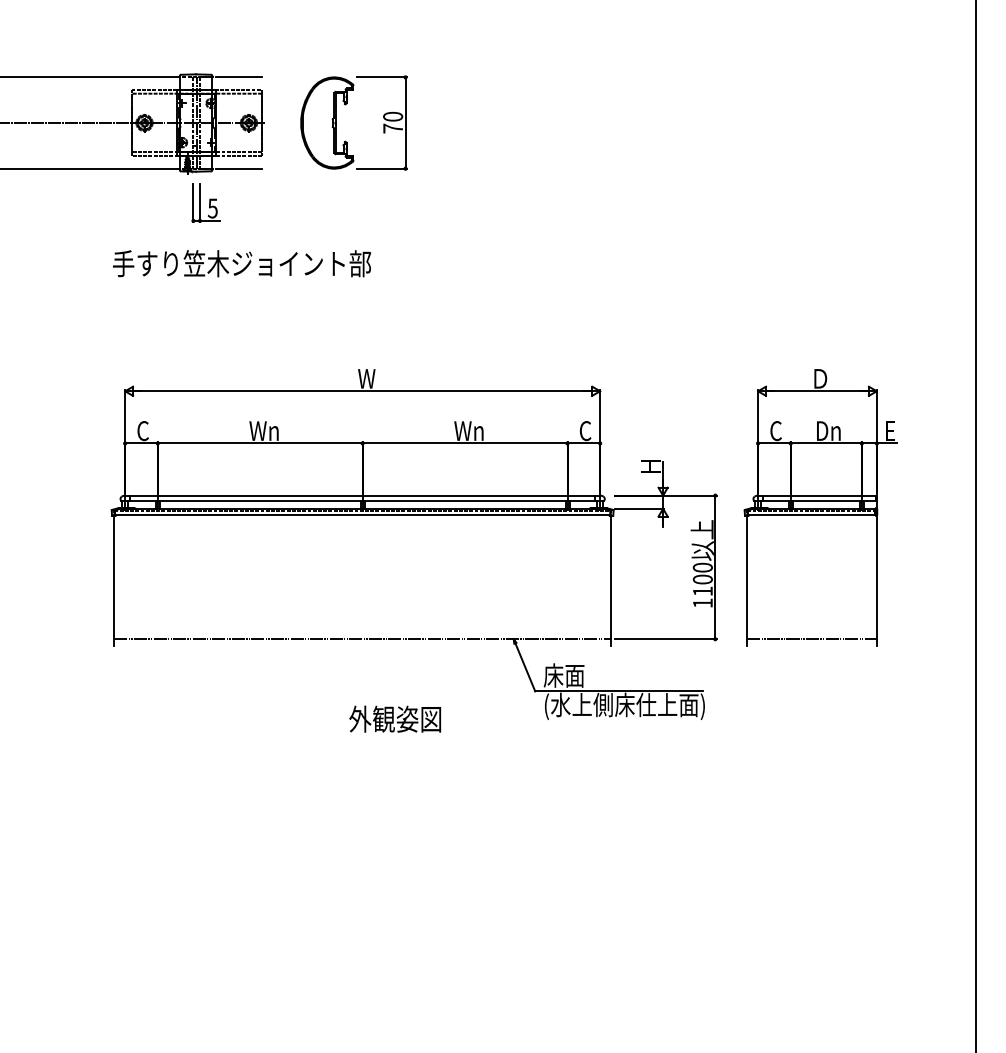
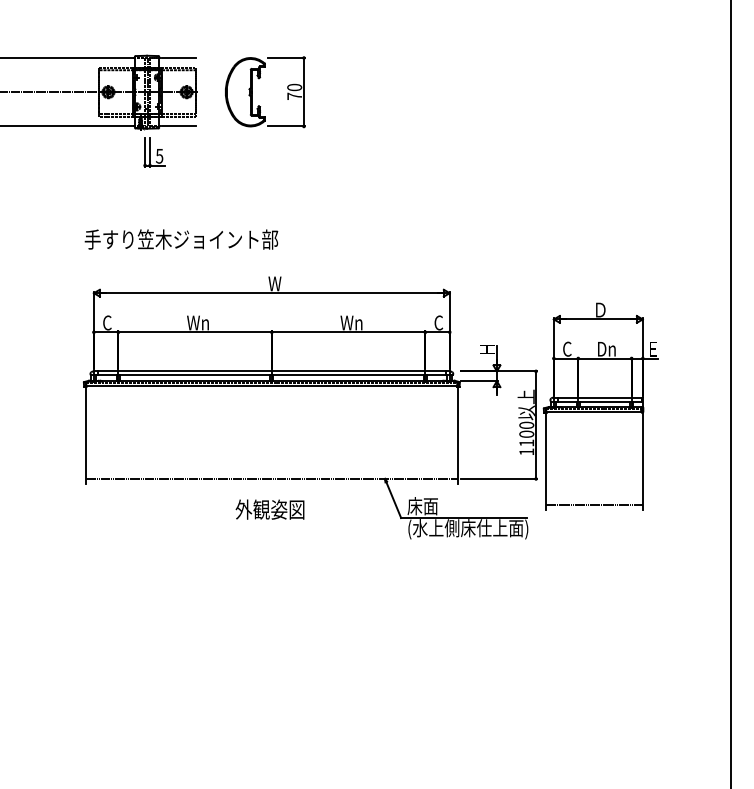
text: (241, 263) -> (181, 239), moved
part: (820, 507) -> (600, 406), moved
text: (394, 718) -> (269, 509), moved

